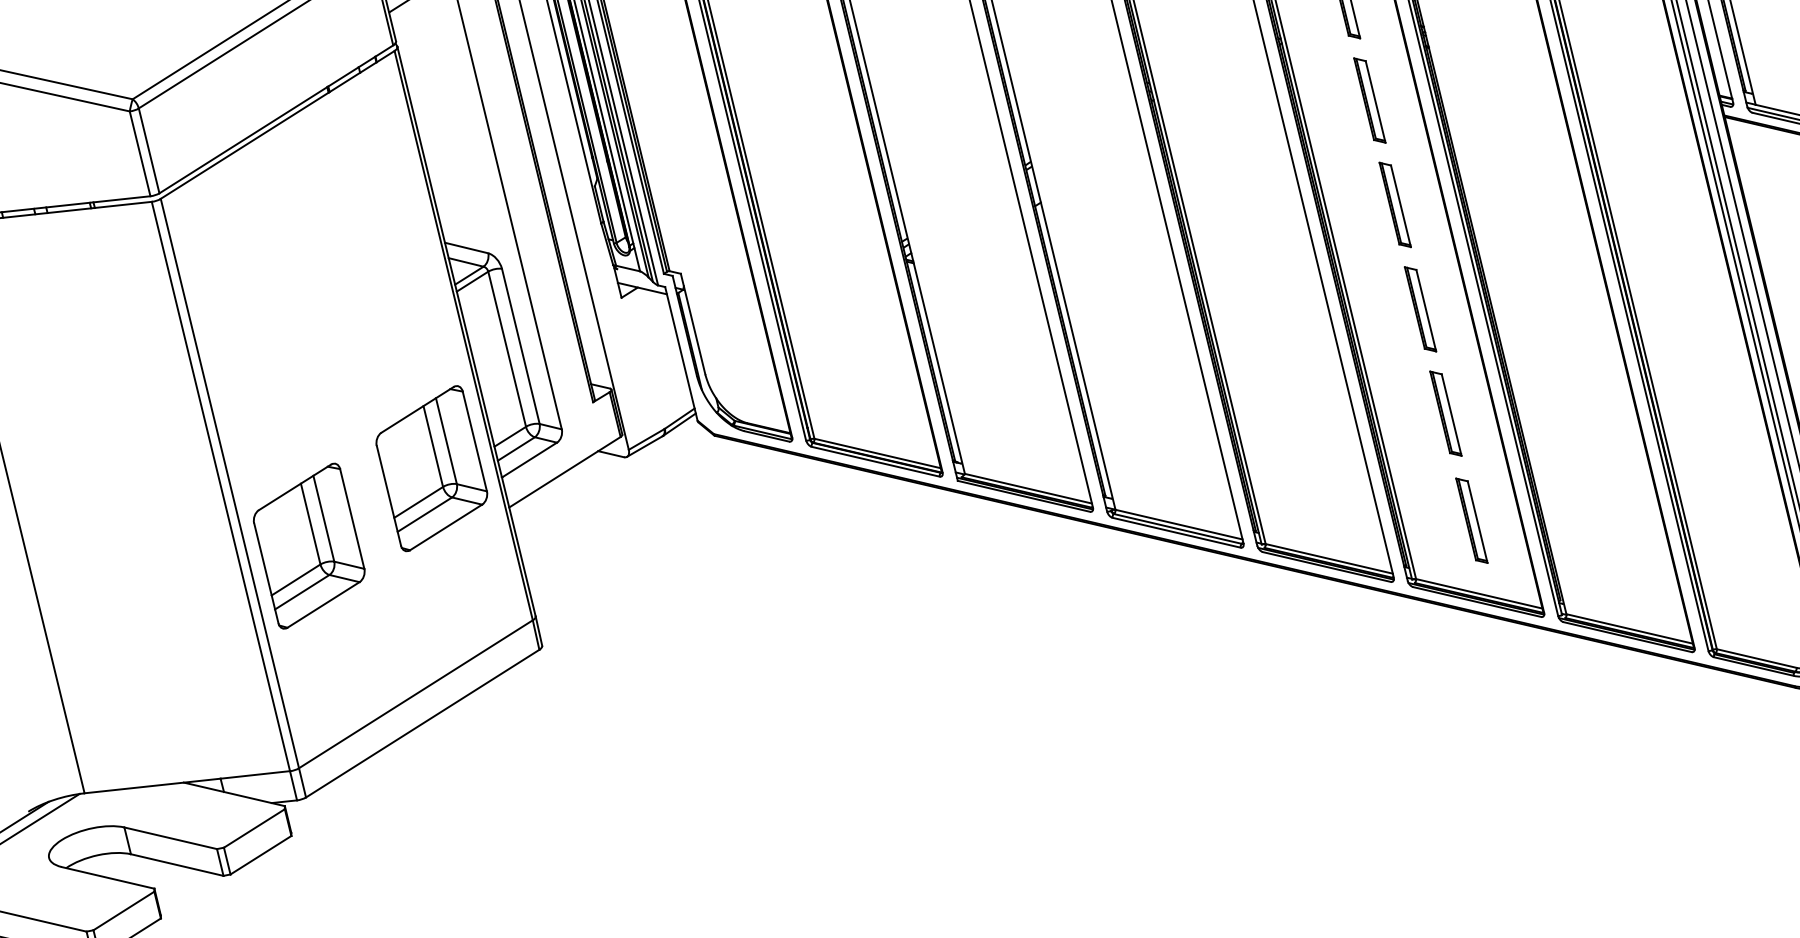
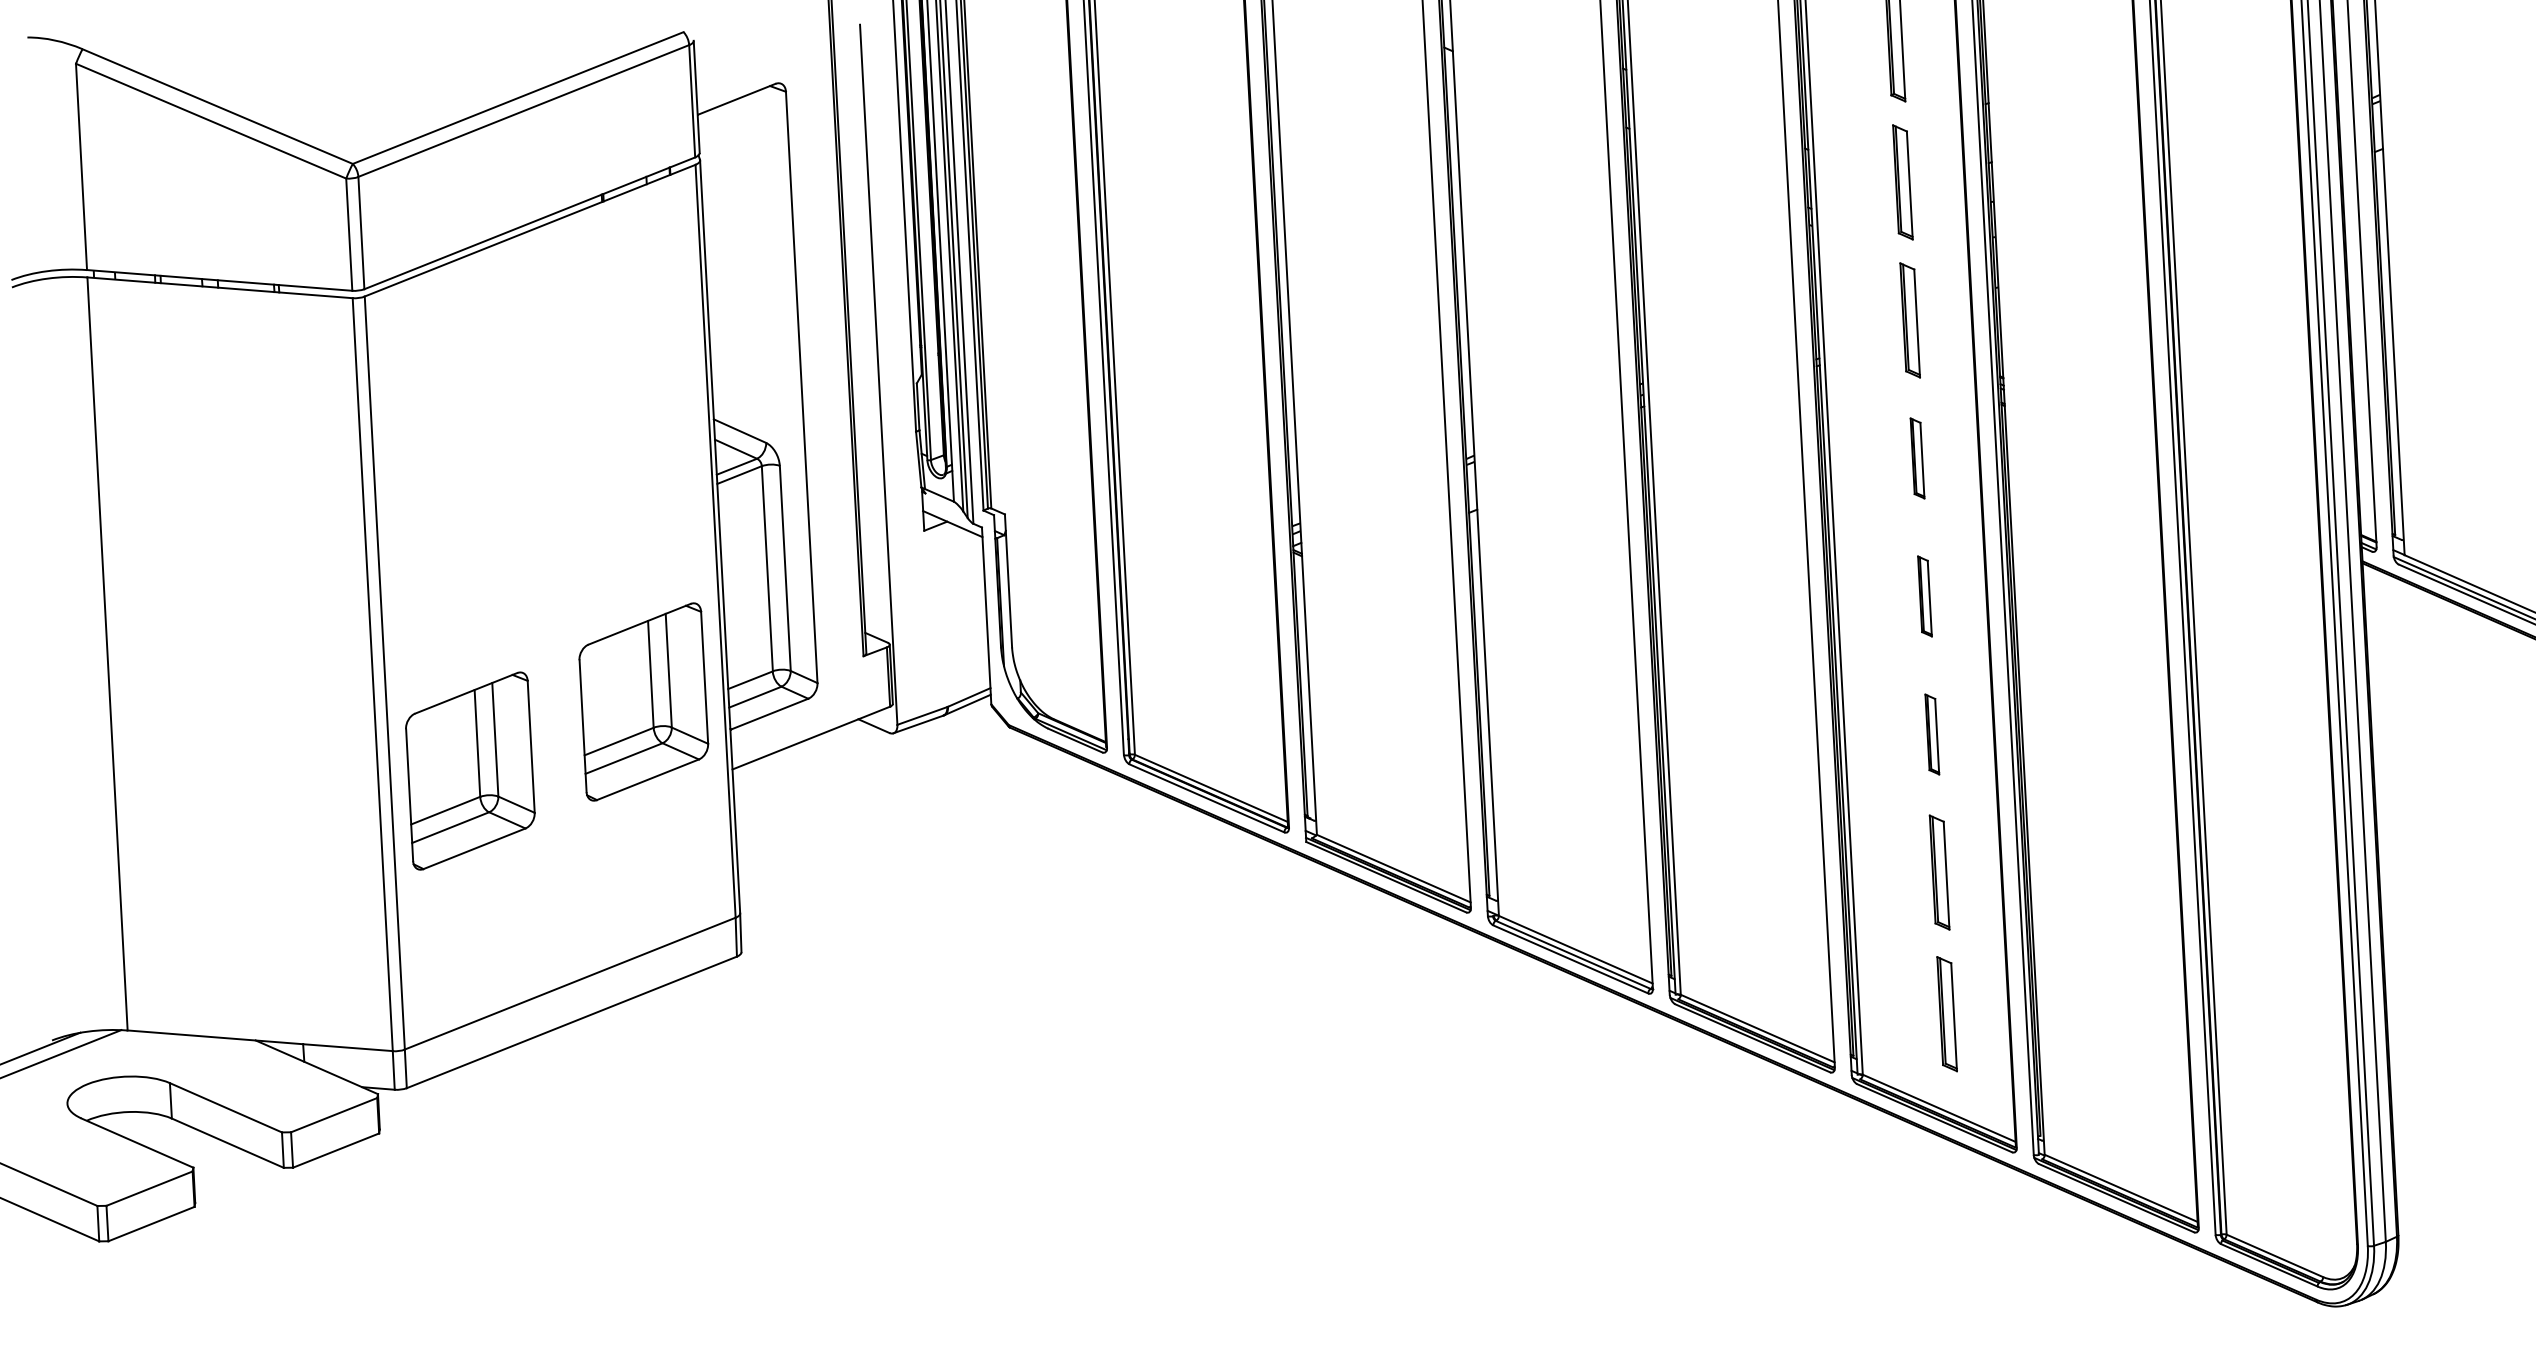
part: (1369, 100) -> (1917, 458), size x0.7
part: (1394, 205) -> (1924, 596), size x0.7
part: (1420, 309) -> (1932, 734), size x0.7

